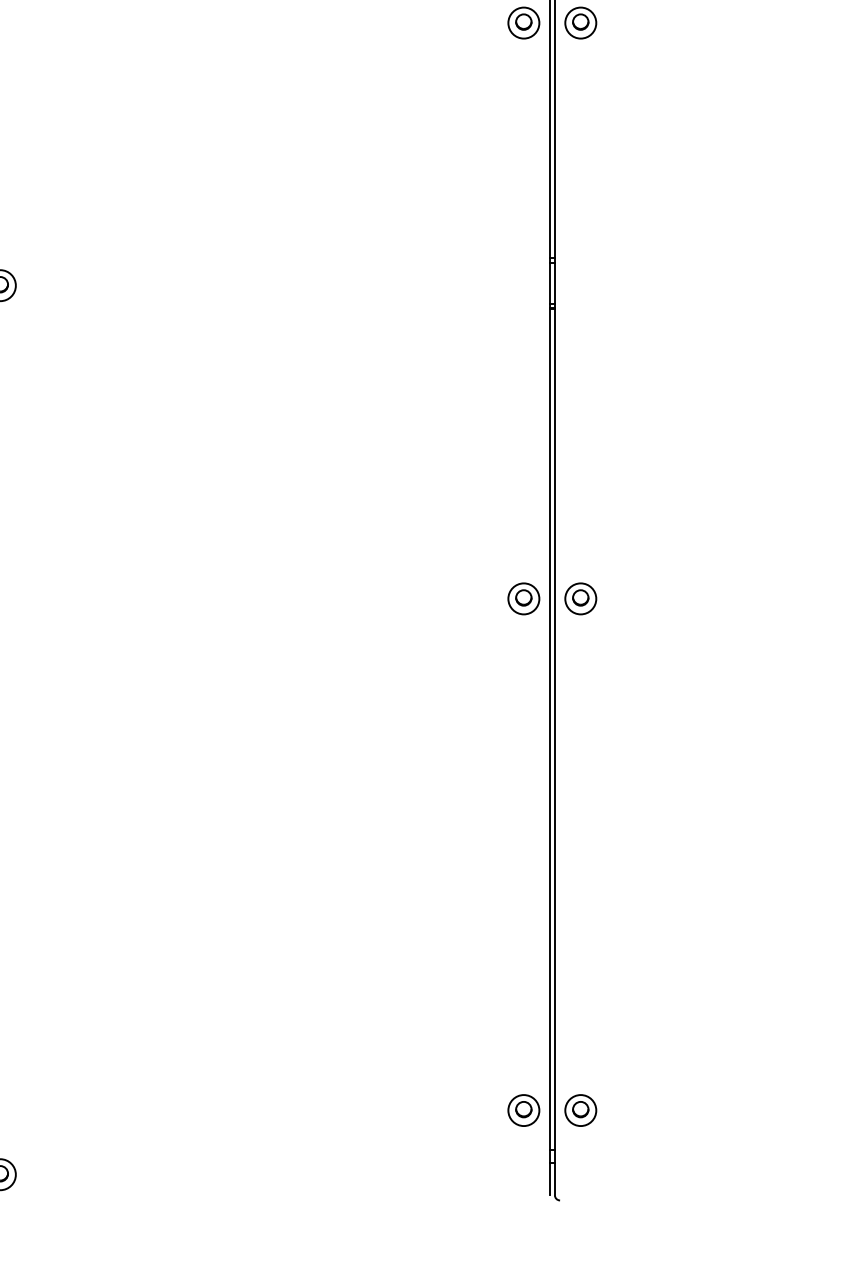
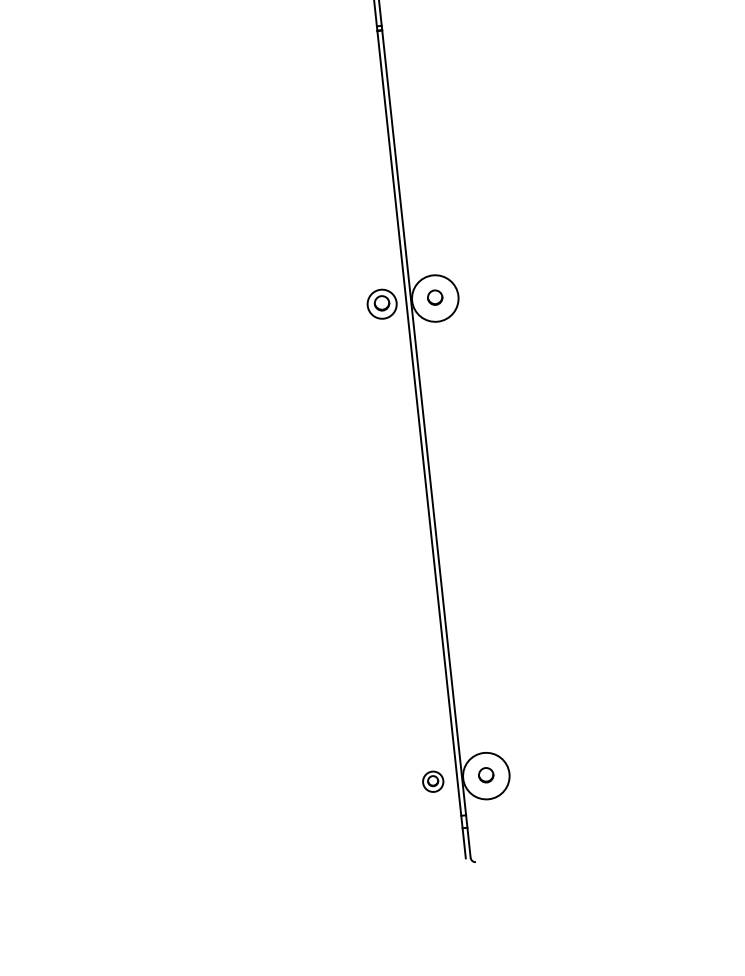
circle: (580, 598) -> (434, 298), size x1.6
part: (523, 1110) -> (432, 781), size x0.7
circle: (580, 1110) -> (486, 776), size x1.6

